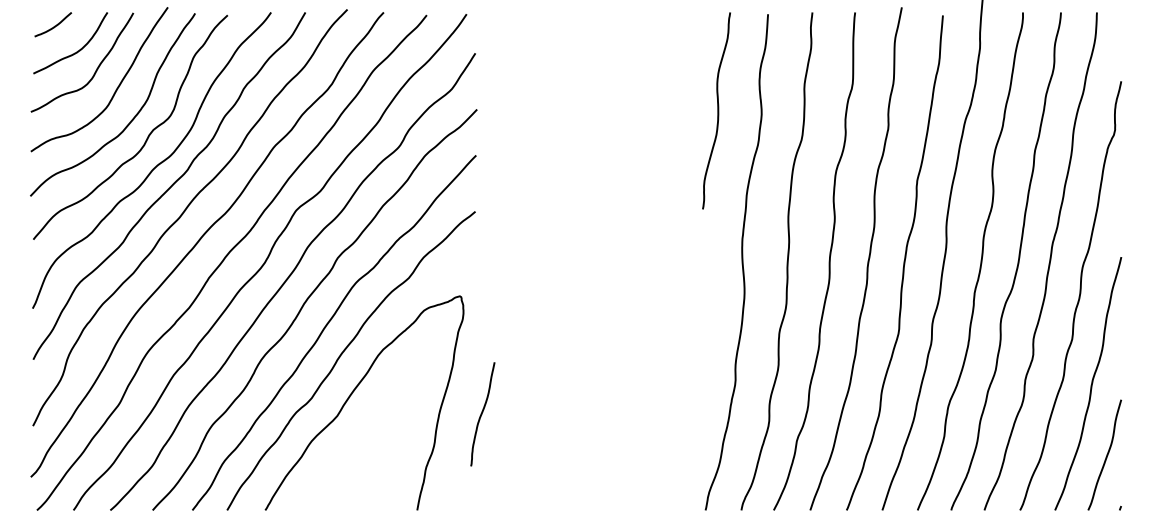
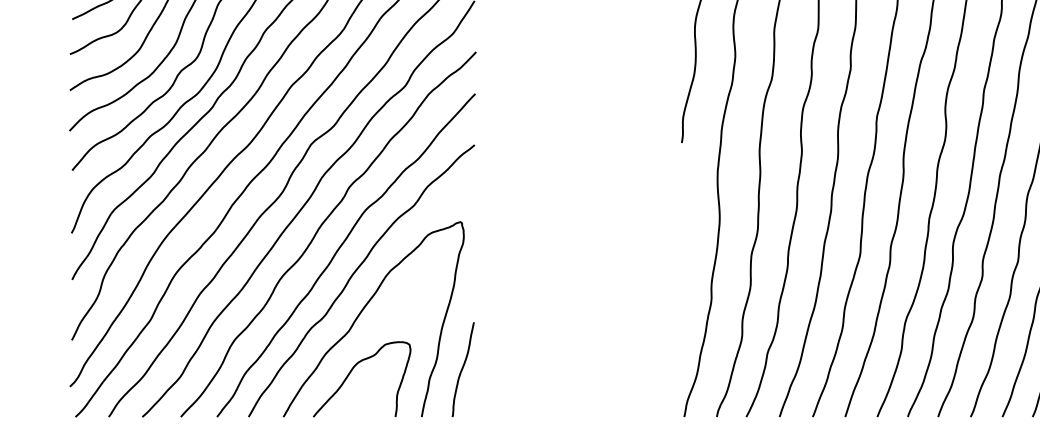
curve: (482, 414) -> (462, 369), moved
curve: (339, 462) -> (350, 373), added

